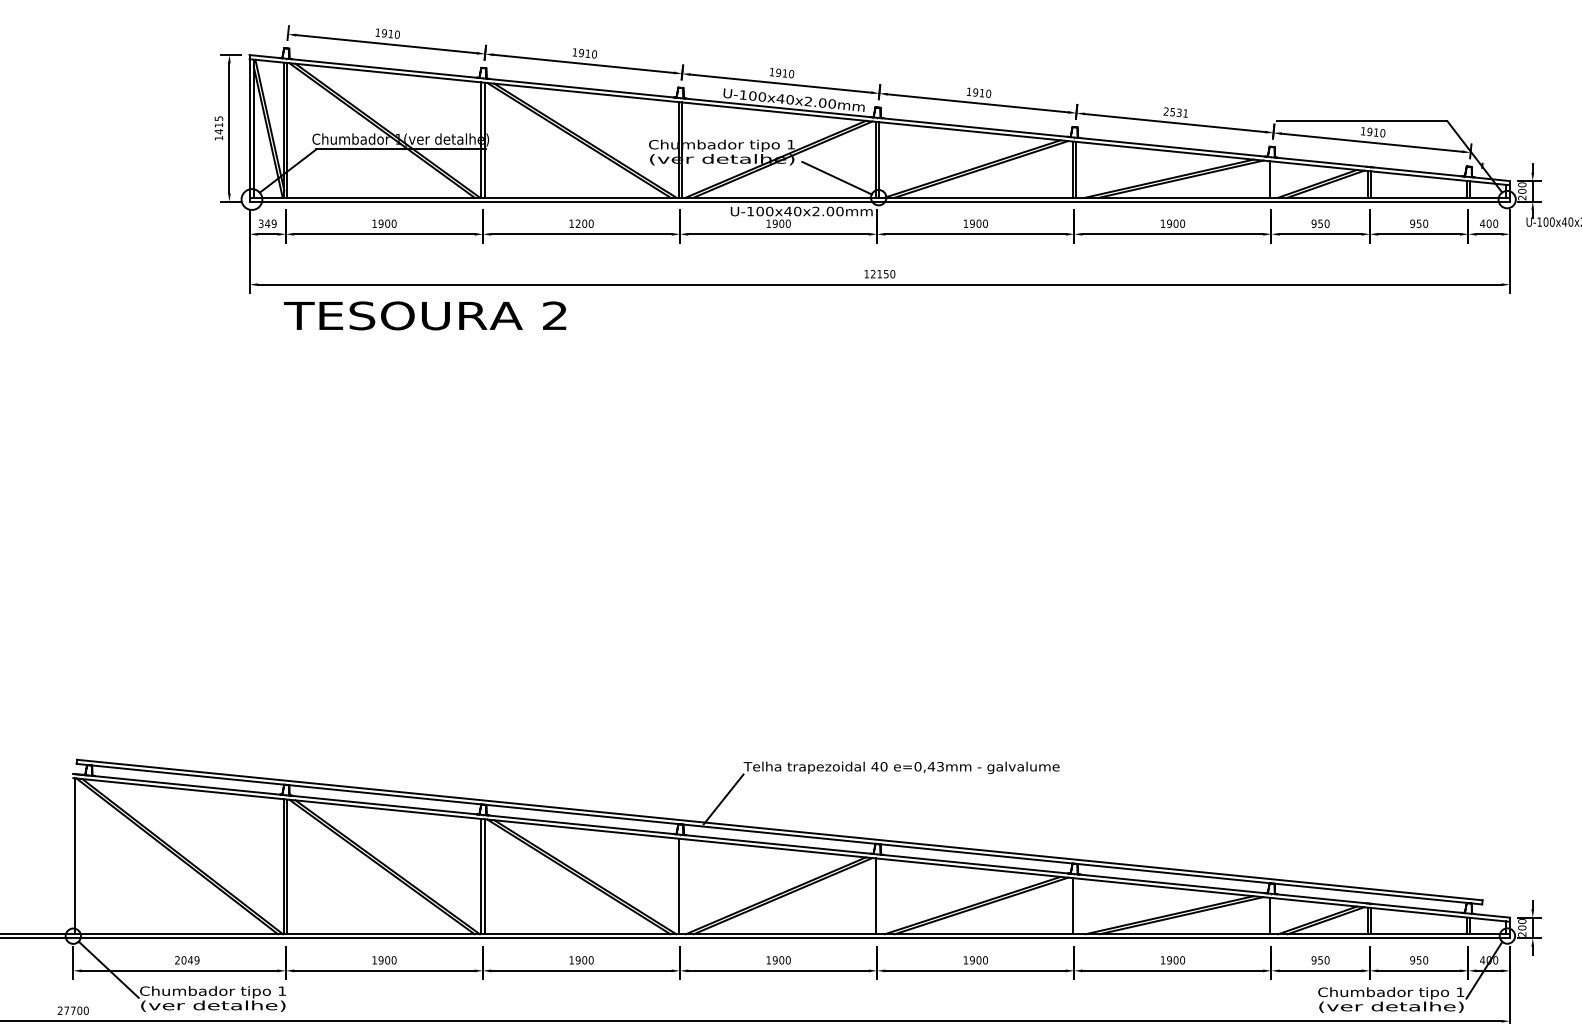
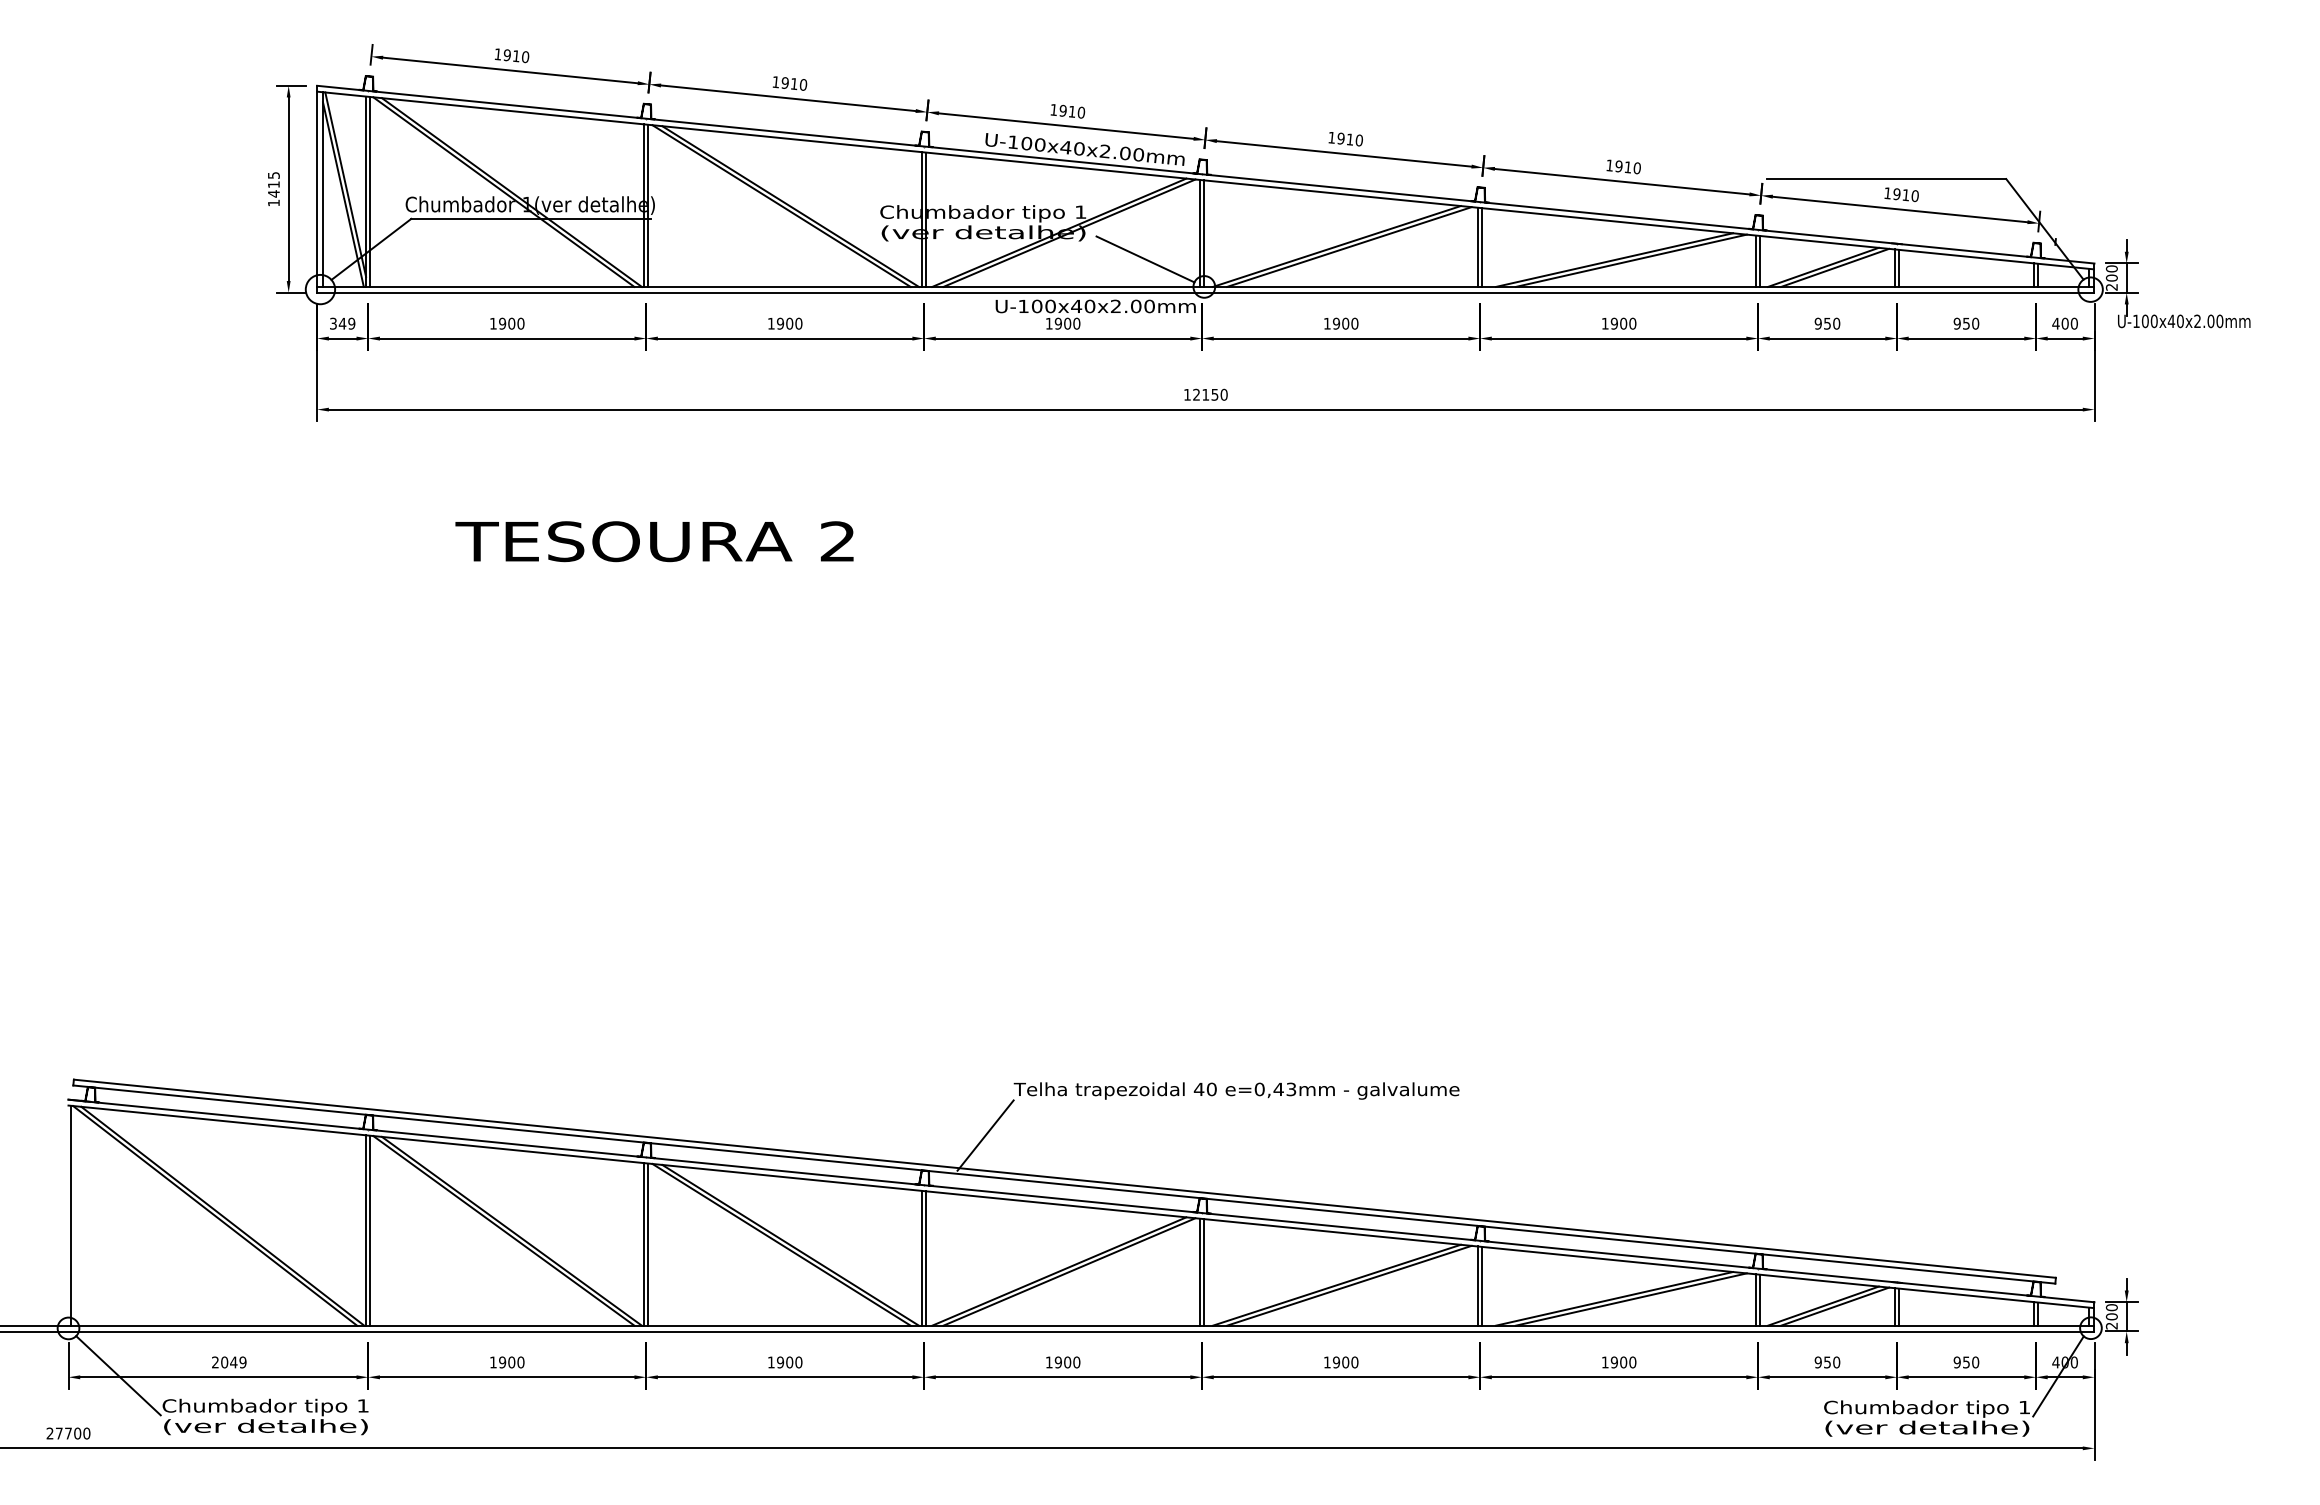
text: (1175, 112) -> (1622, 166), 2531 -> 1910
line: (1273, 178) -> (1760, 260), added
text: (578, 223) -> (780, 323), 1200 -> 1900
text: (425, 315) -> (654, 541), moved
line: (681, 886) -> (926, 1258), added
line: (878, 896) -> (1204, 1272), added
line: (1075, 905) -> (1482, 1285), added
line: (1273, 915) -> (1760, 1299), added

